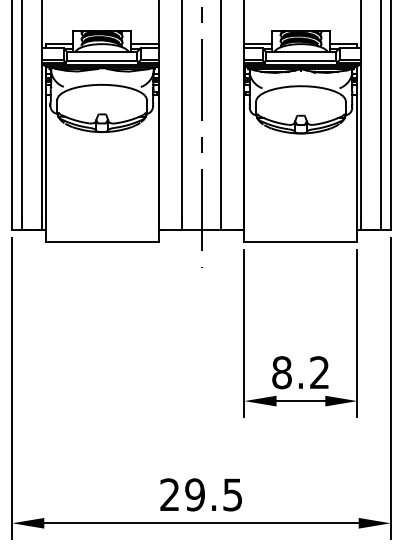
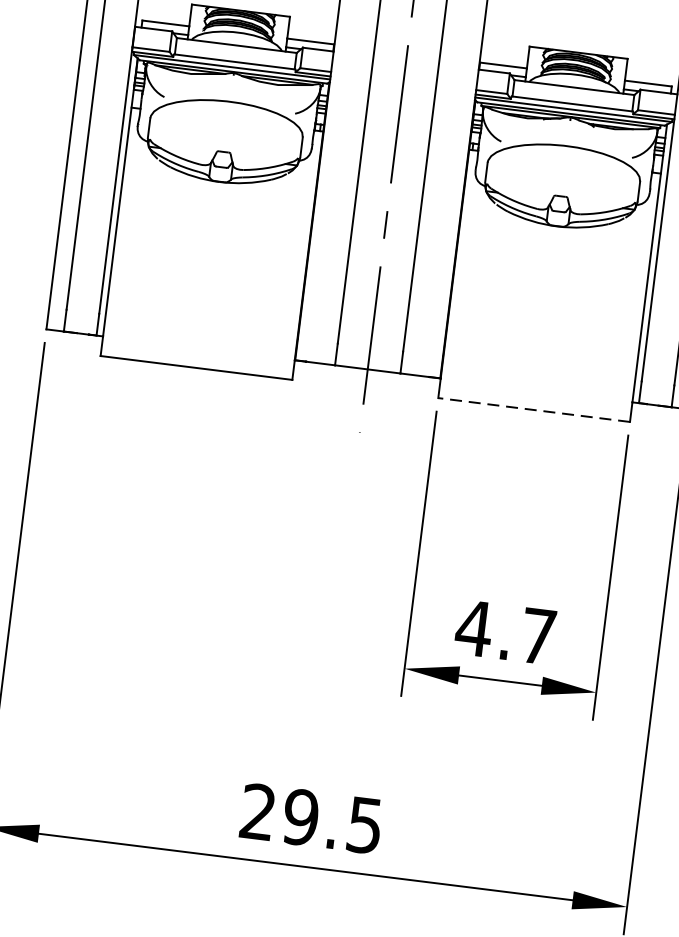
line: (300, 241) -> (533, 409), solid -> dashed
text: (299, 372) -> (504, 631), 8.2 -> 4.7

